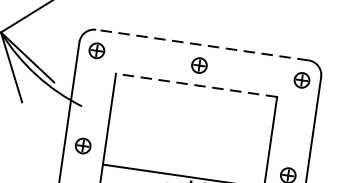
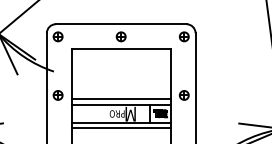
line: (201, 45) -> (120, 24), dashed -> solid
line: (196, 86) -> (121, 49), dashed -> solid
line: (183, 165) -> (120, 98), added

